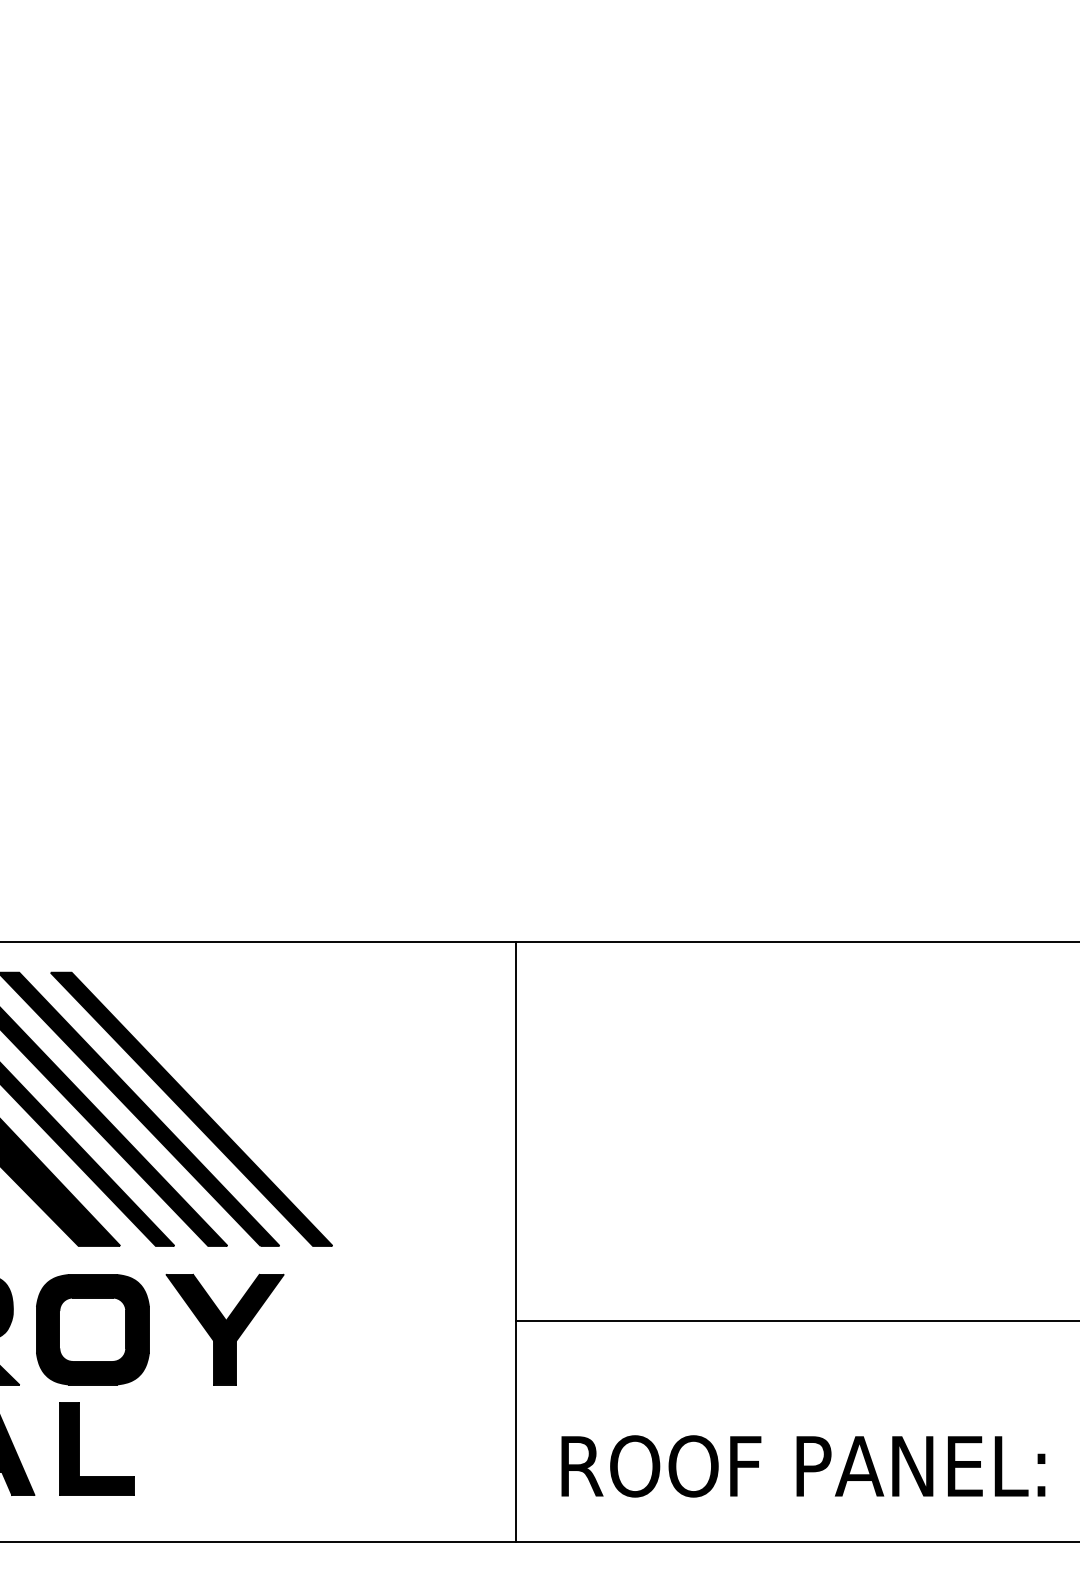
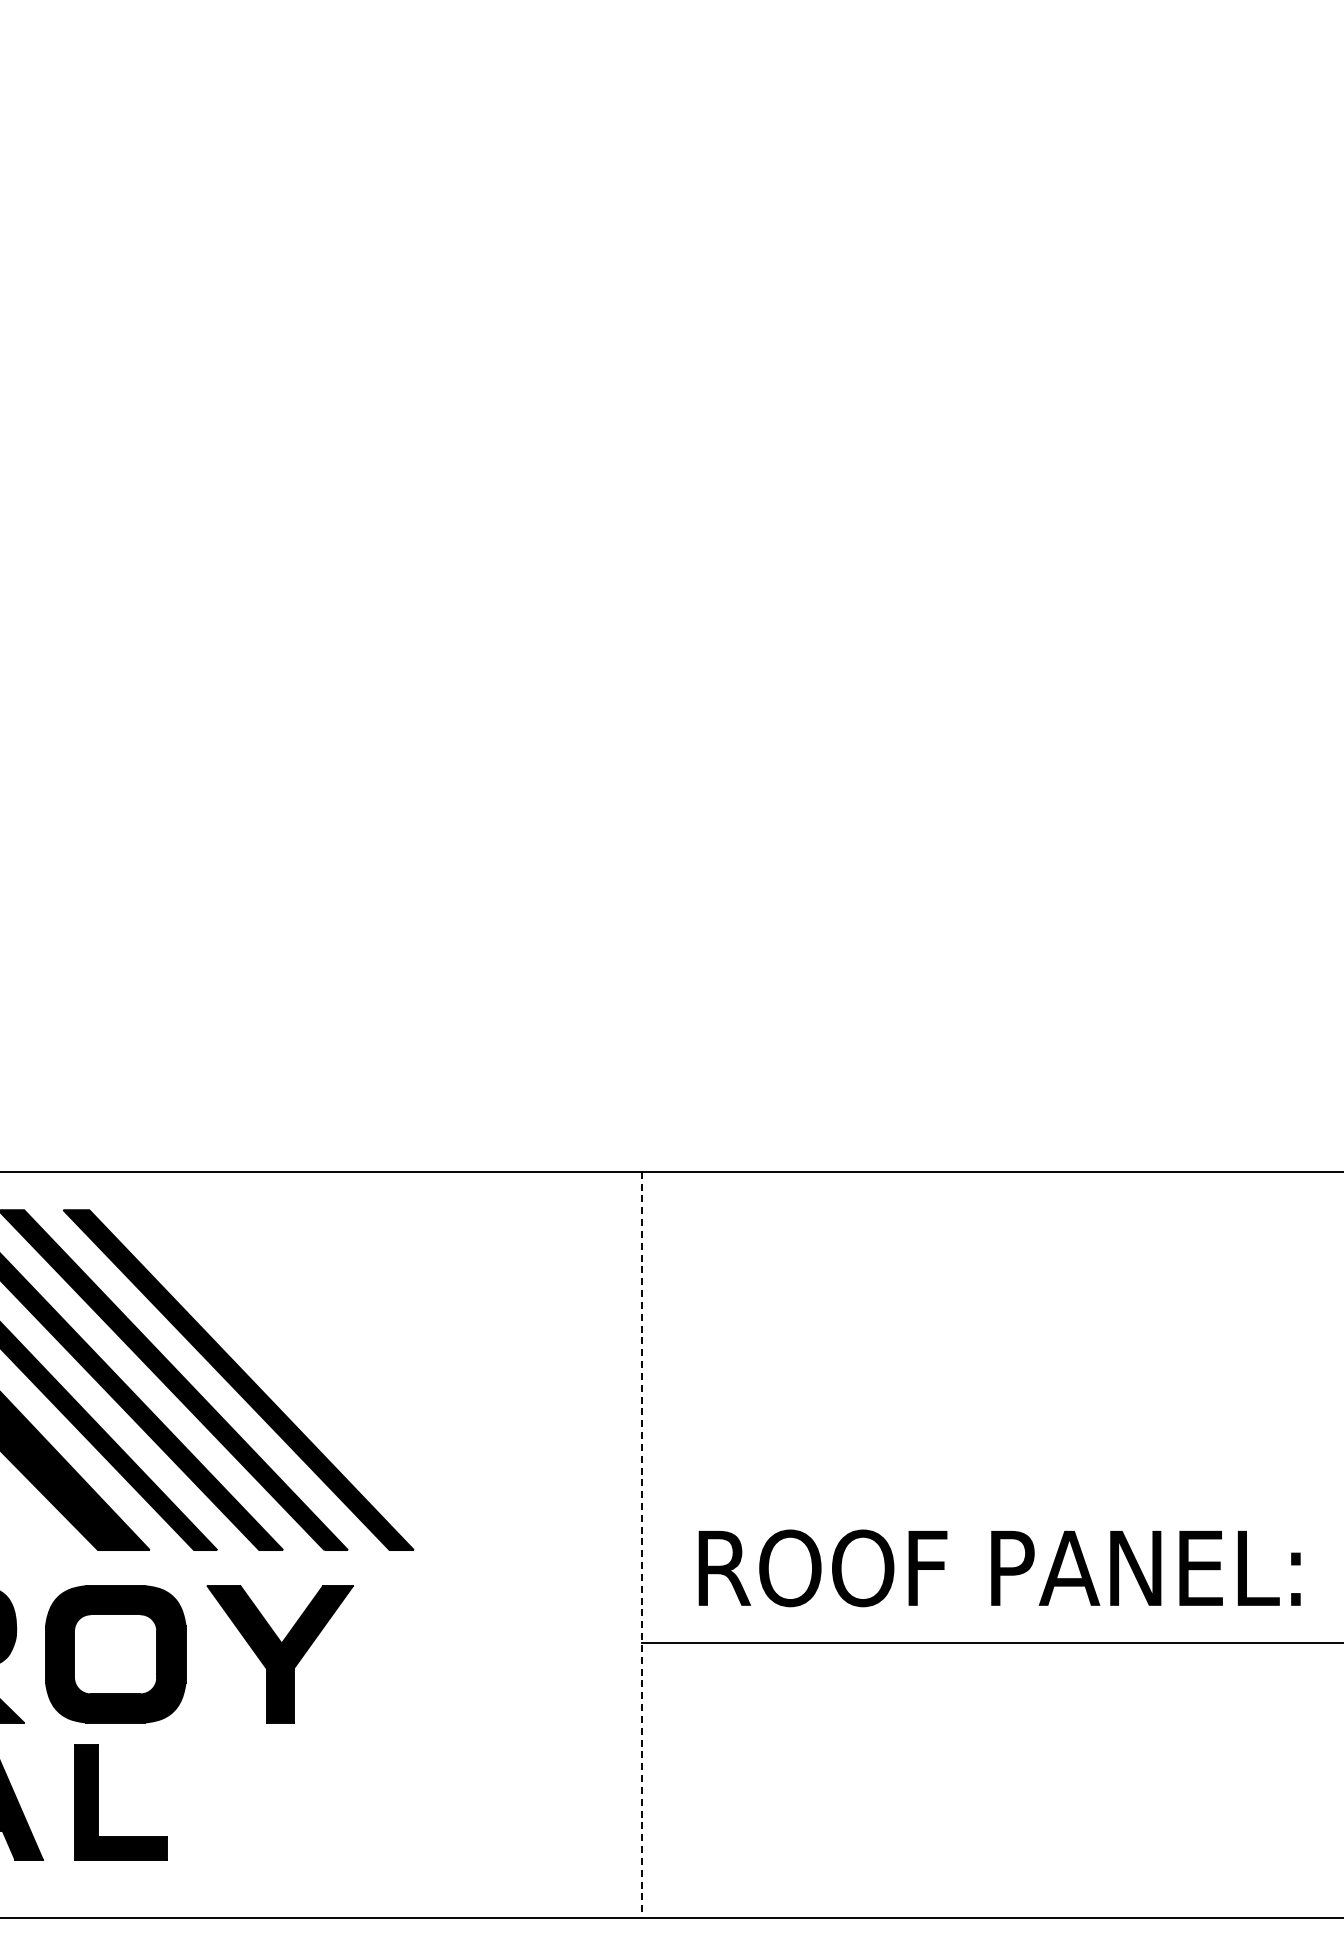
line: (516, 1242) -> (642, 1545), solid -> dashed
text: (803, 1466) -> (999, 1568), moved

